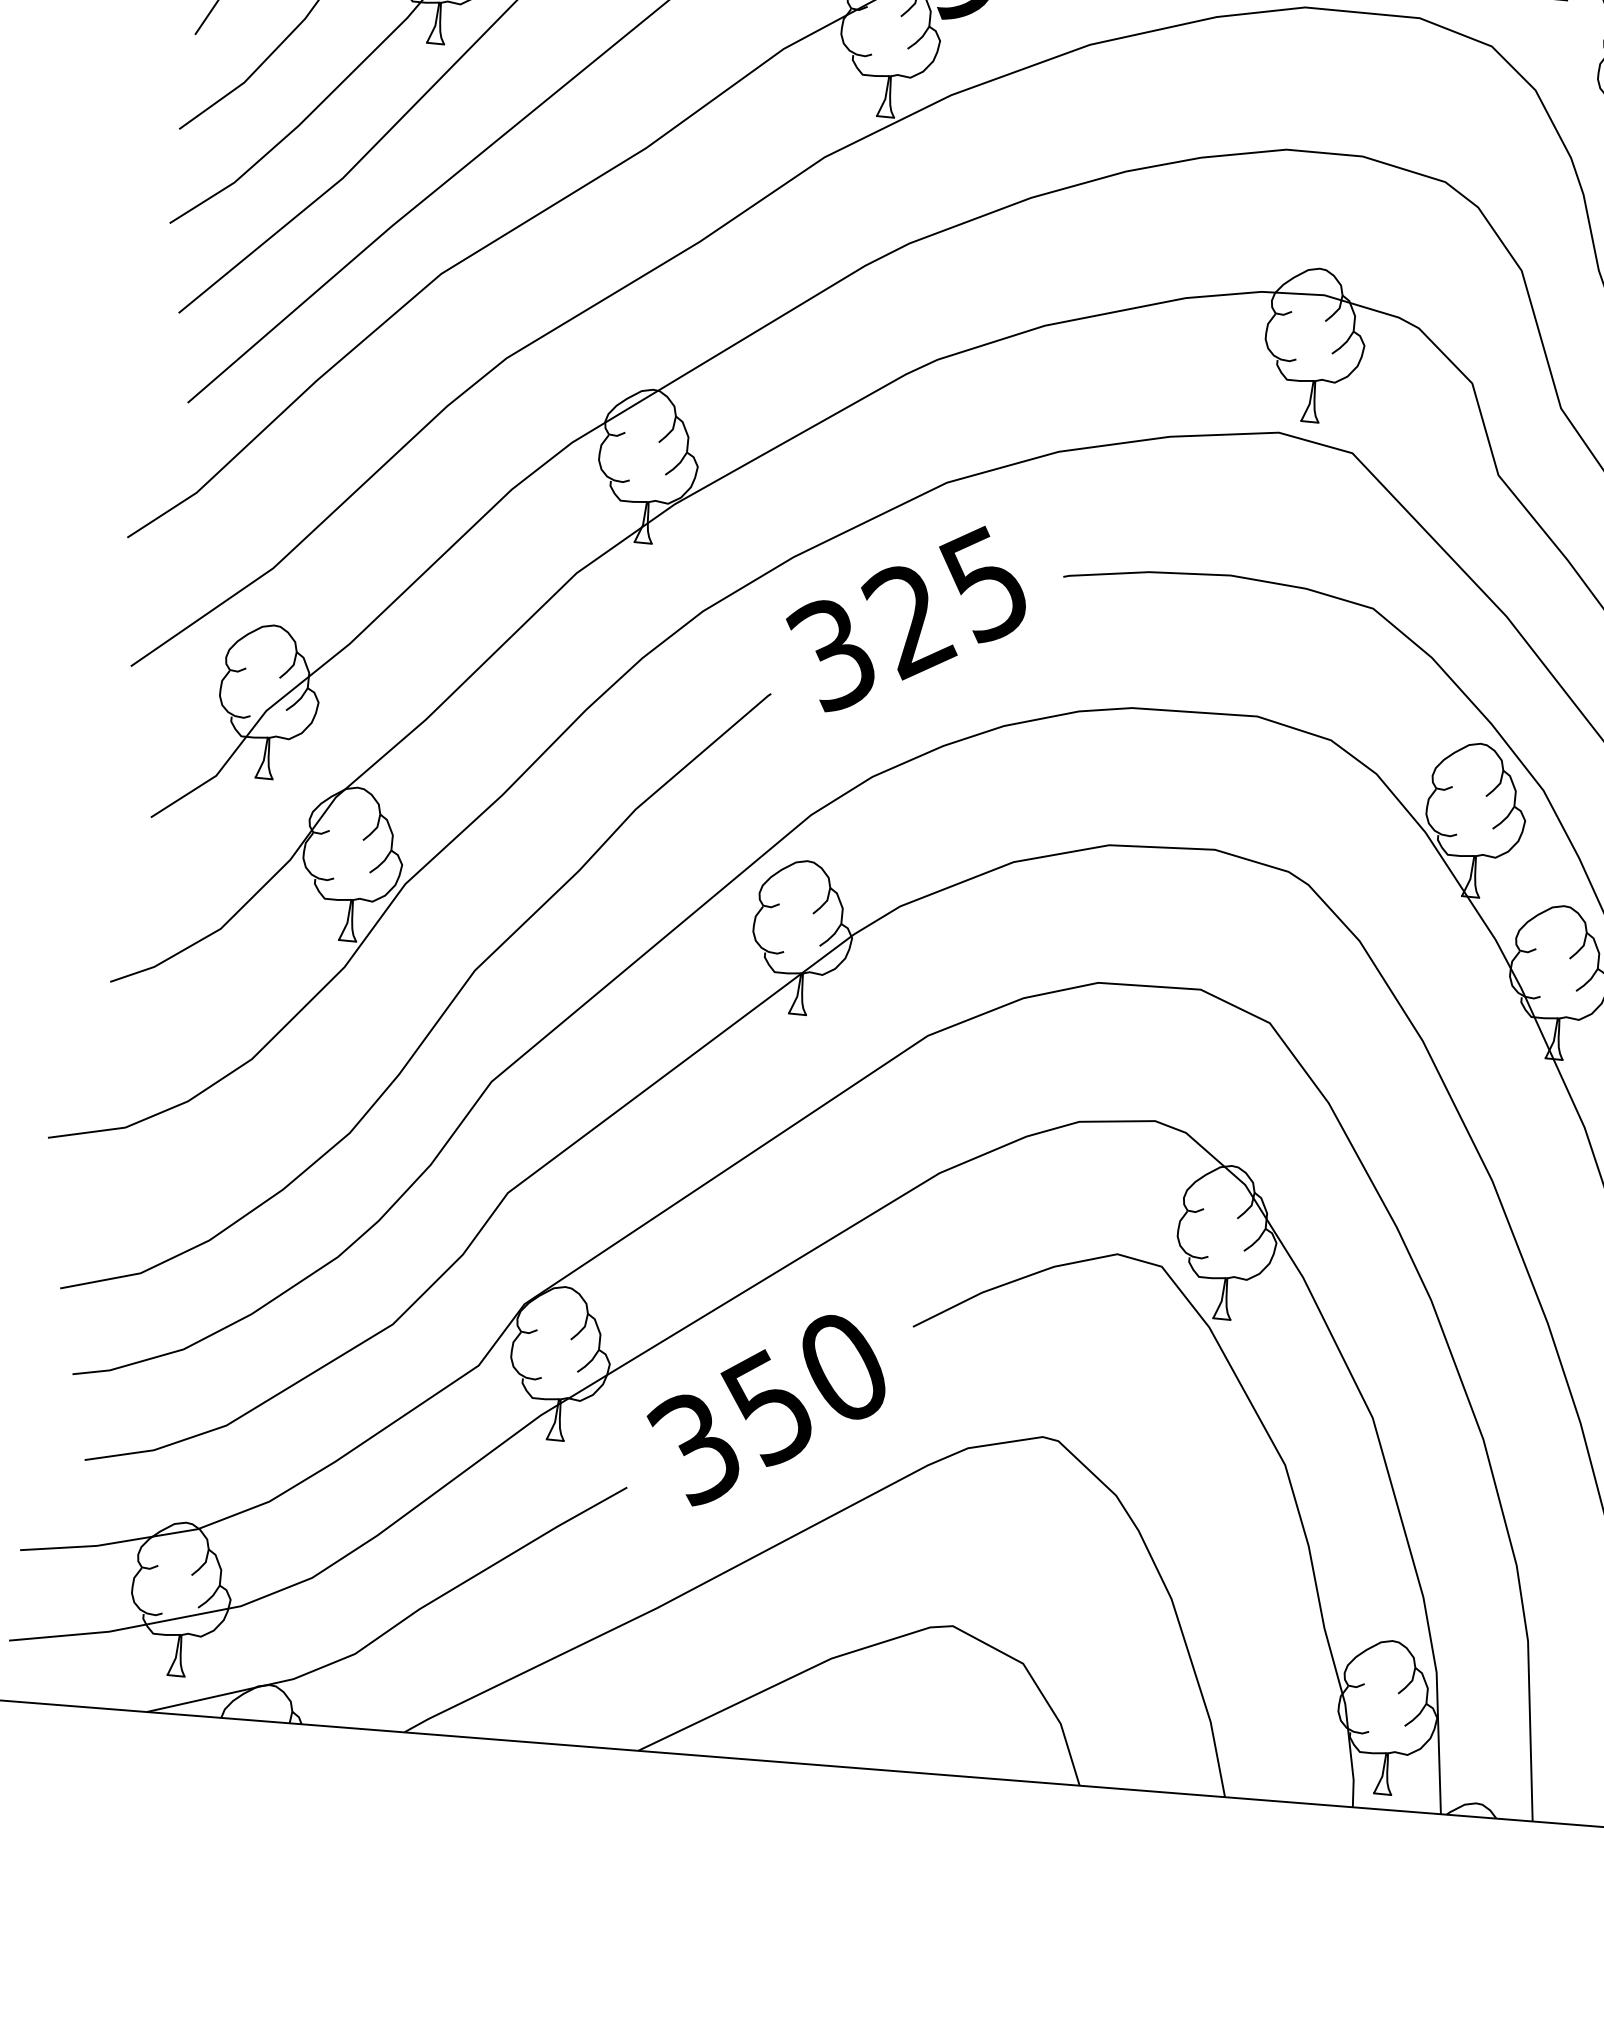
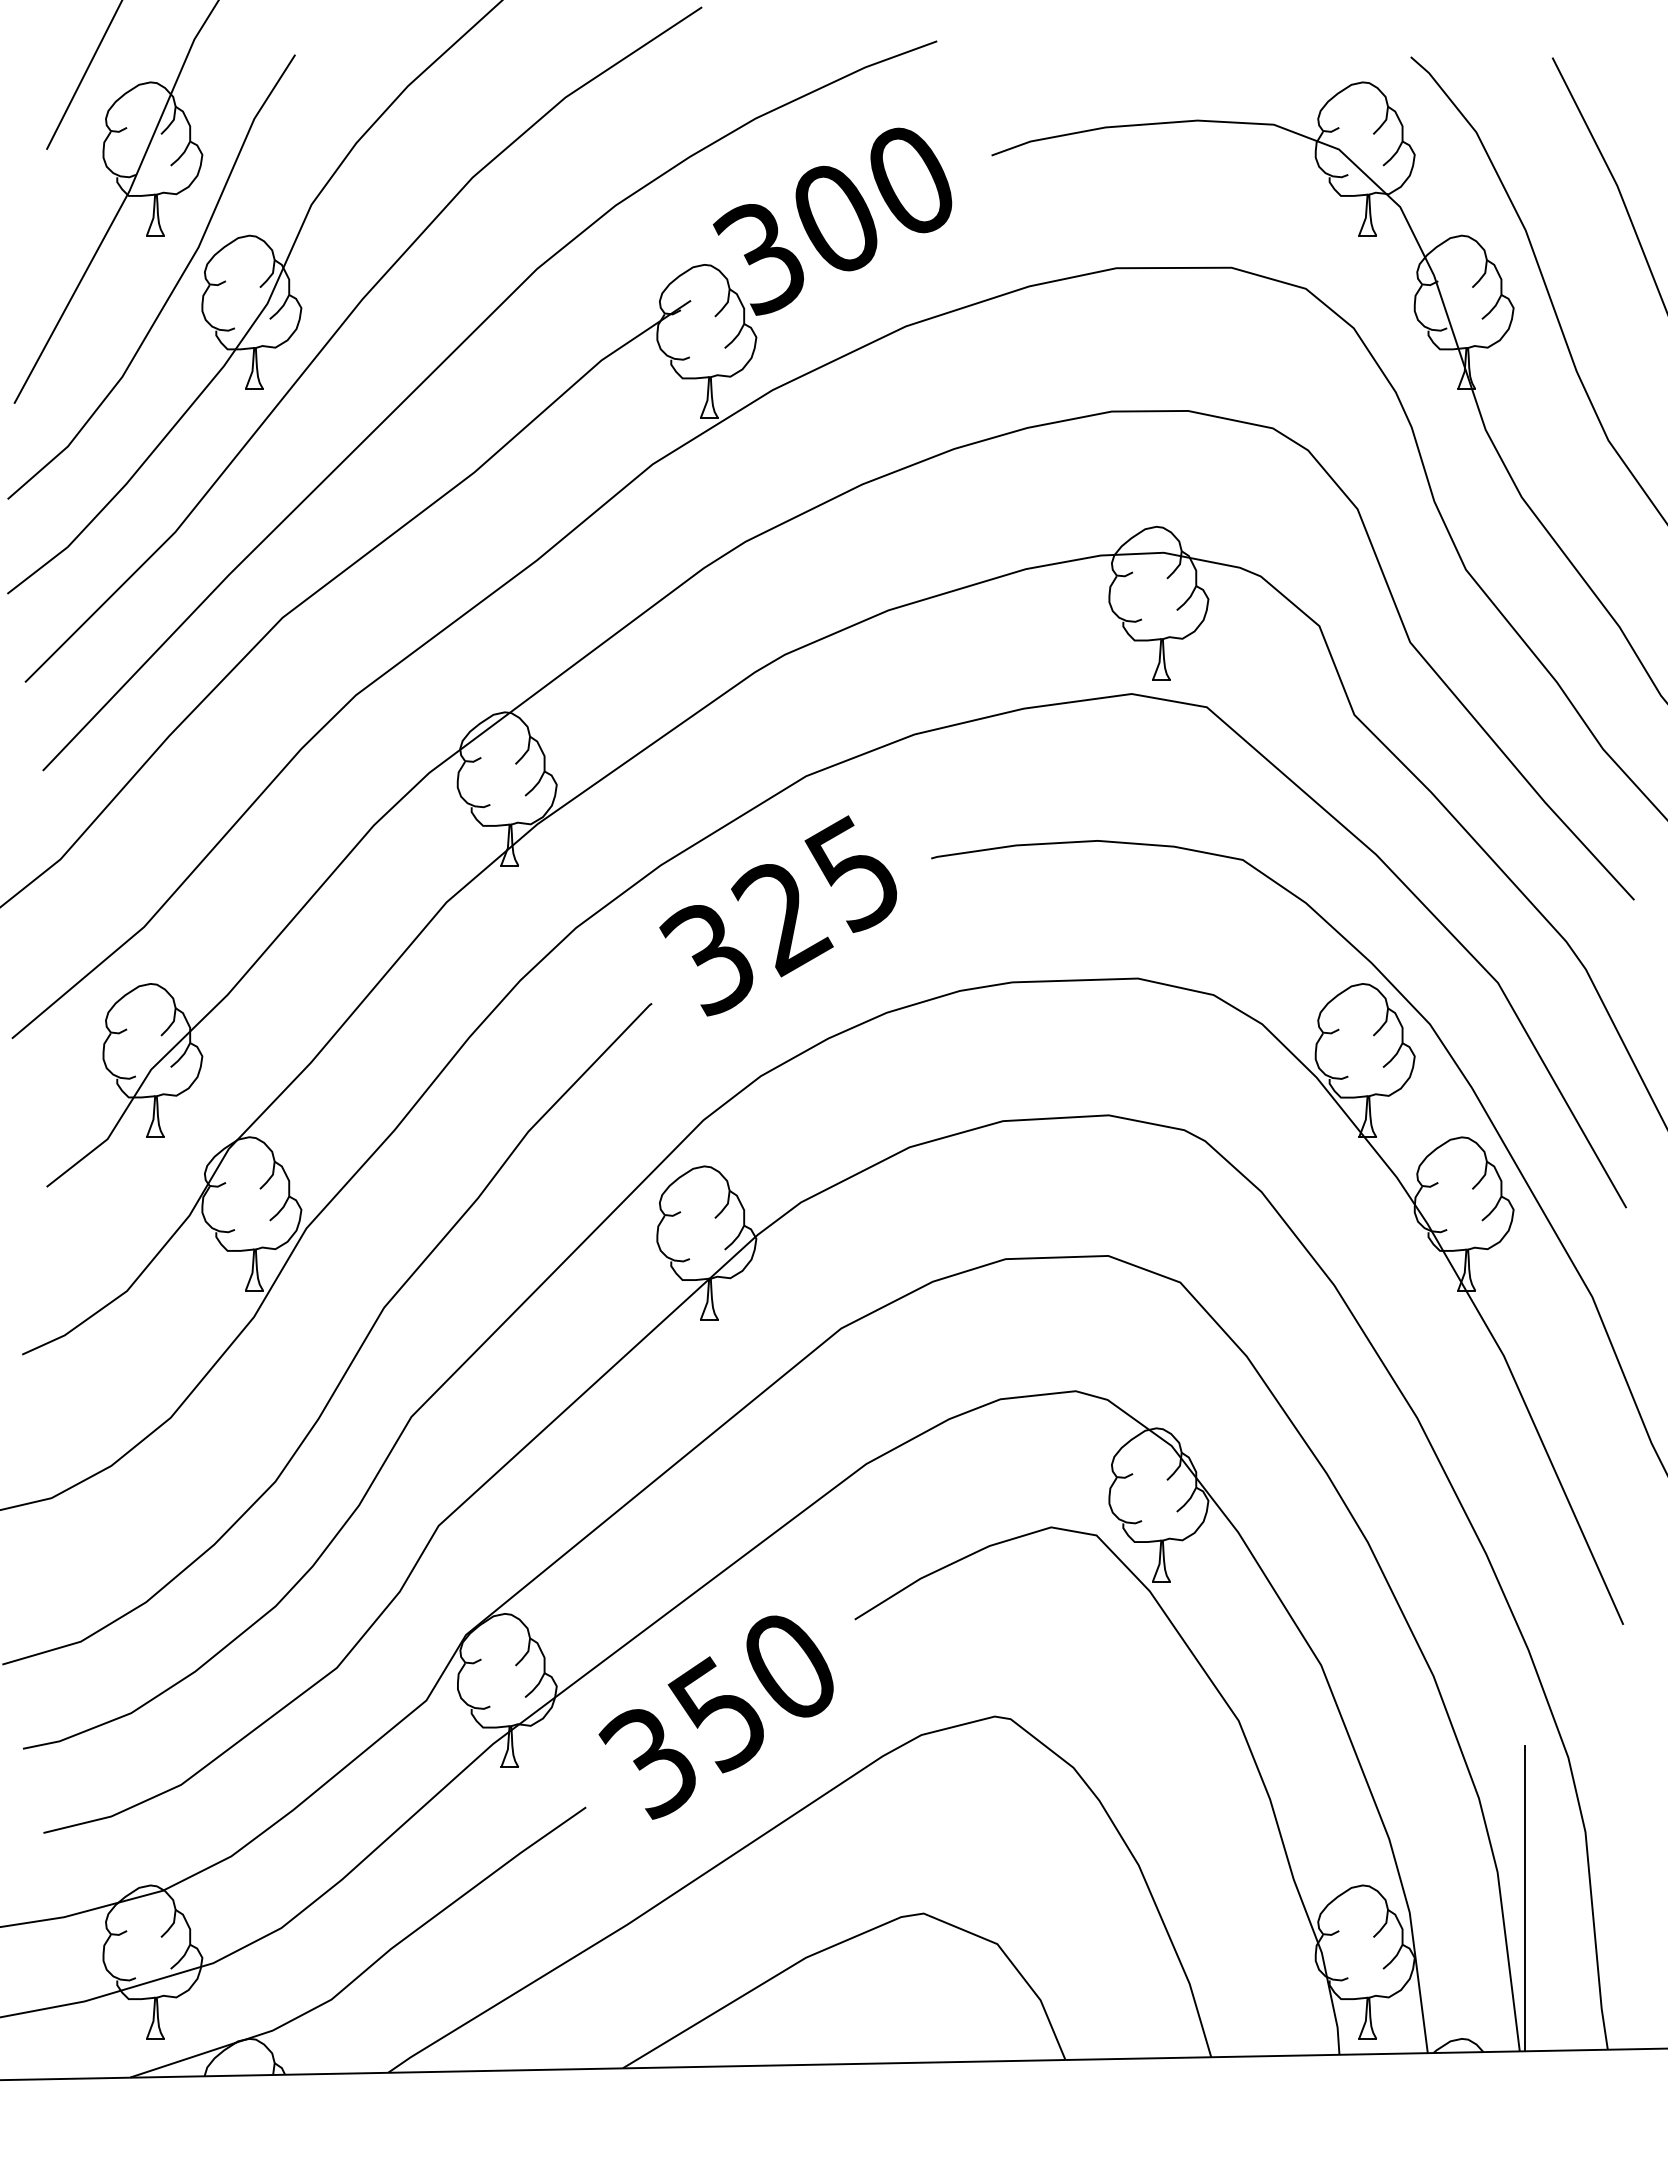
line: (1553, 1669) -> (1525, 1898), added

